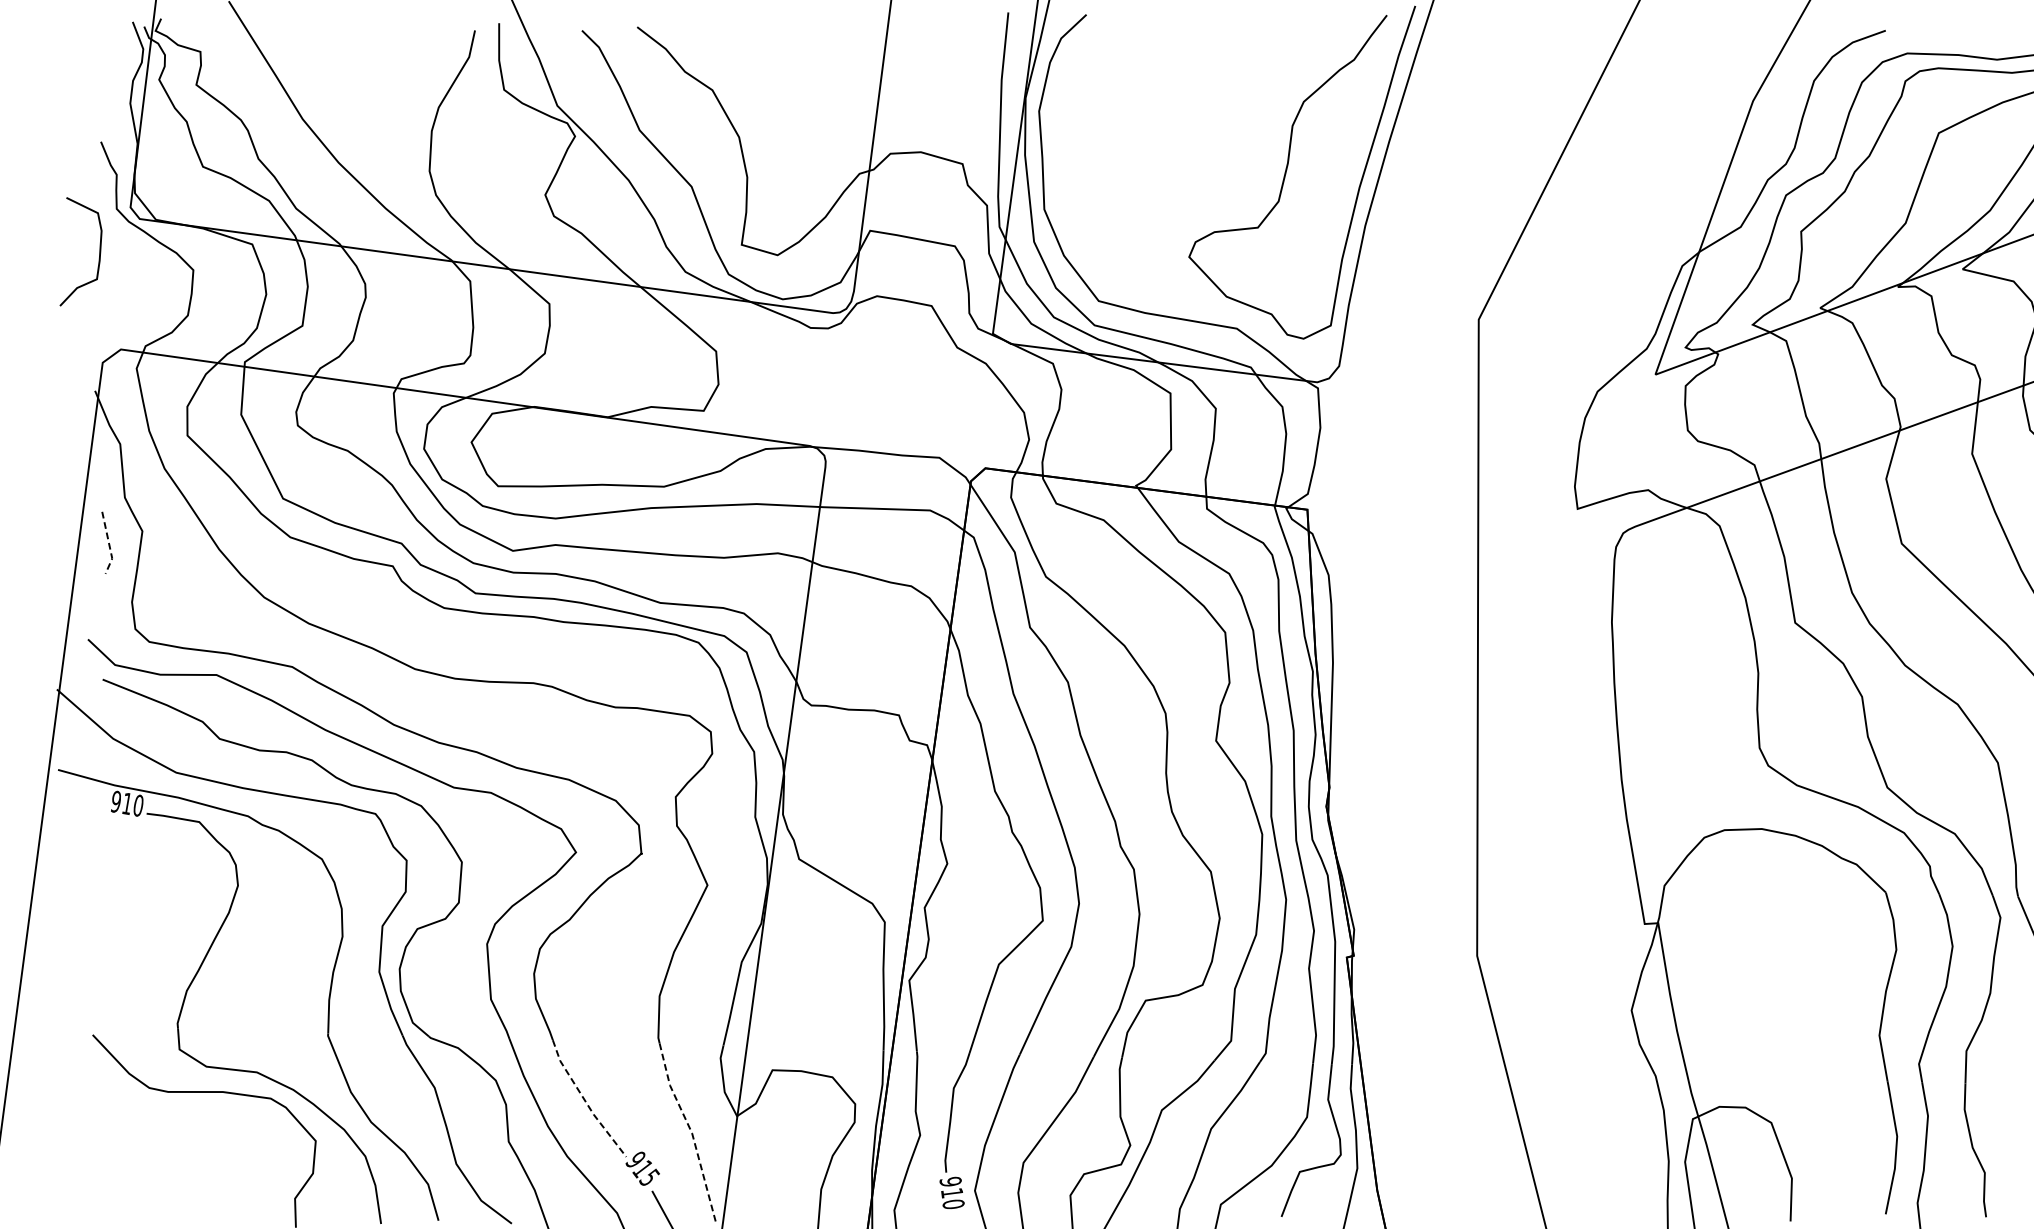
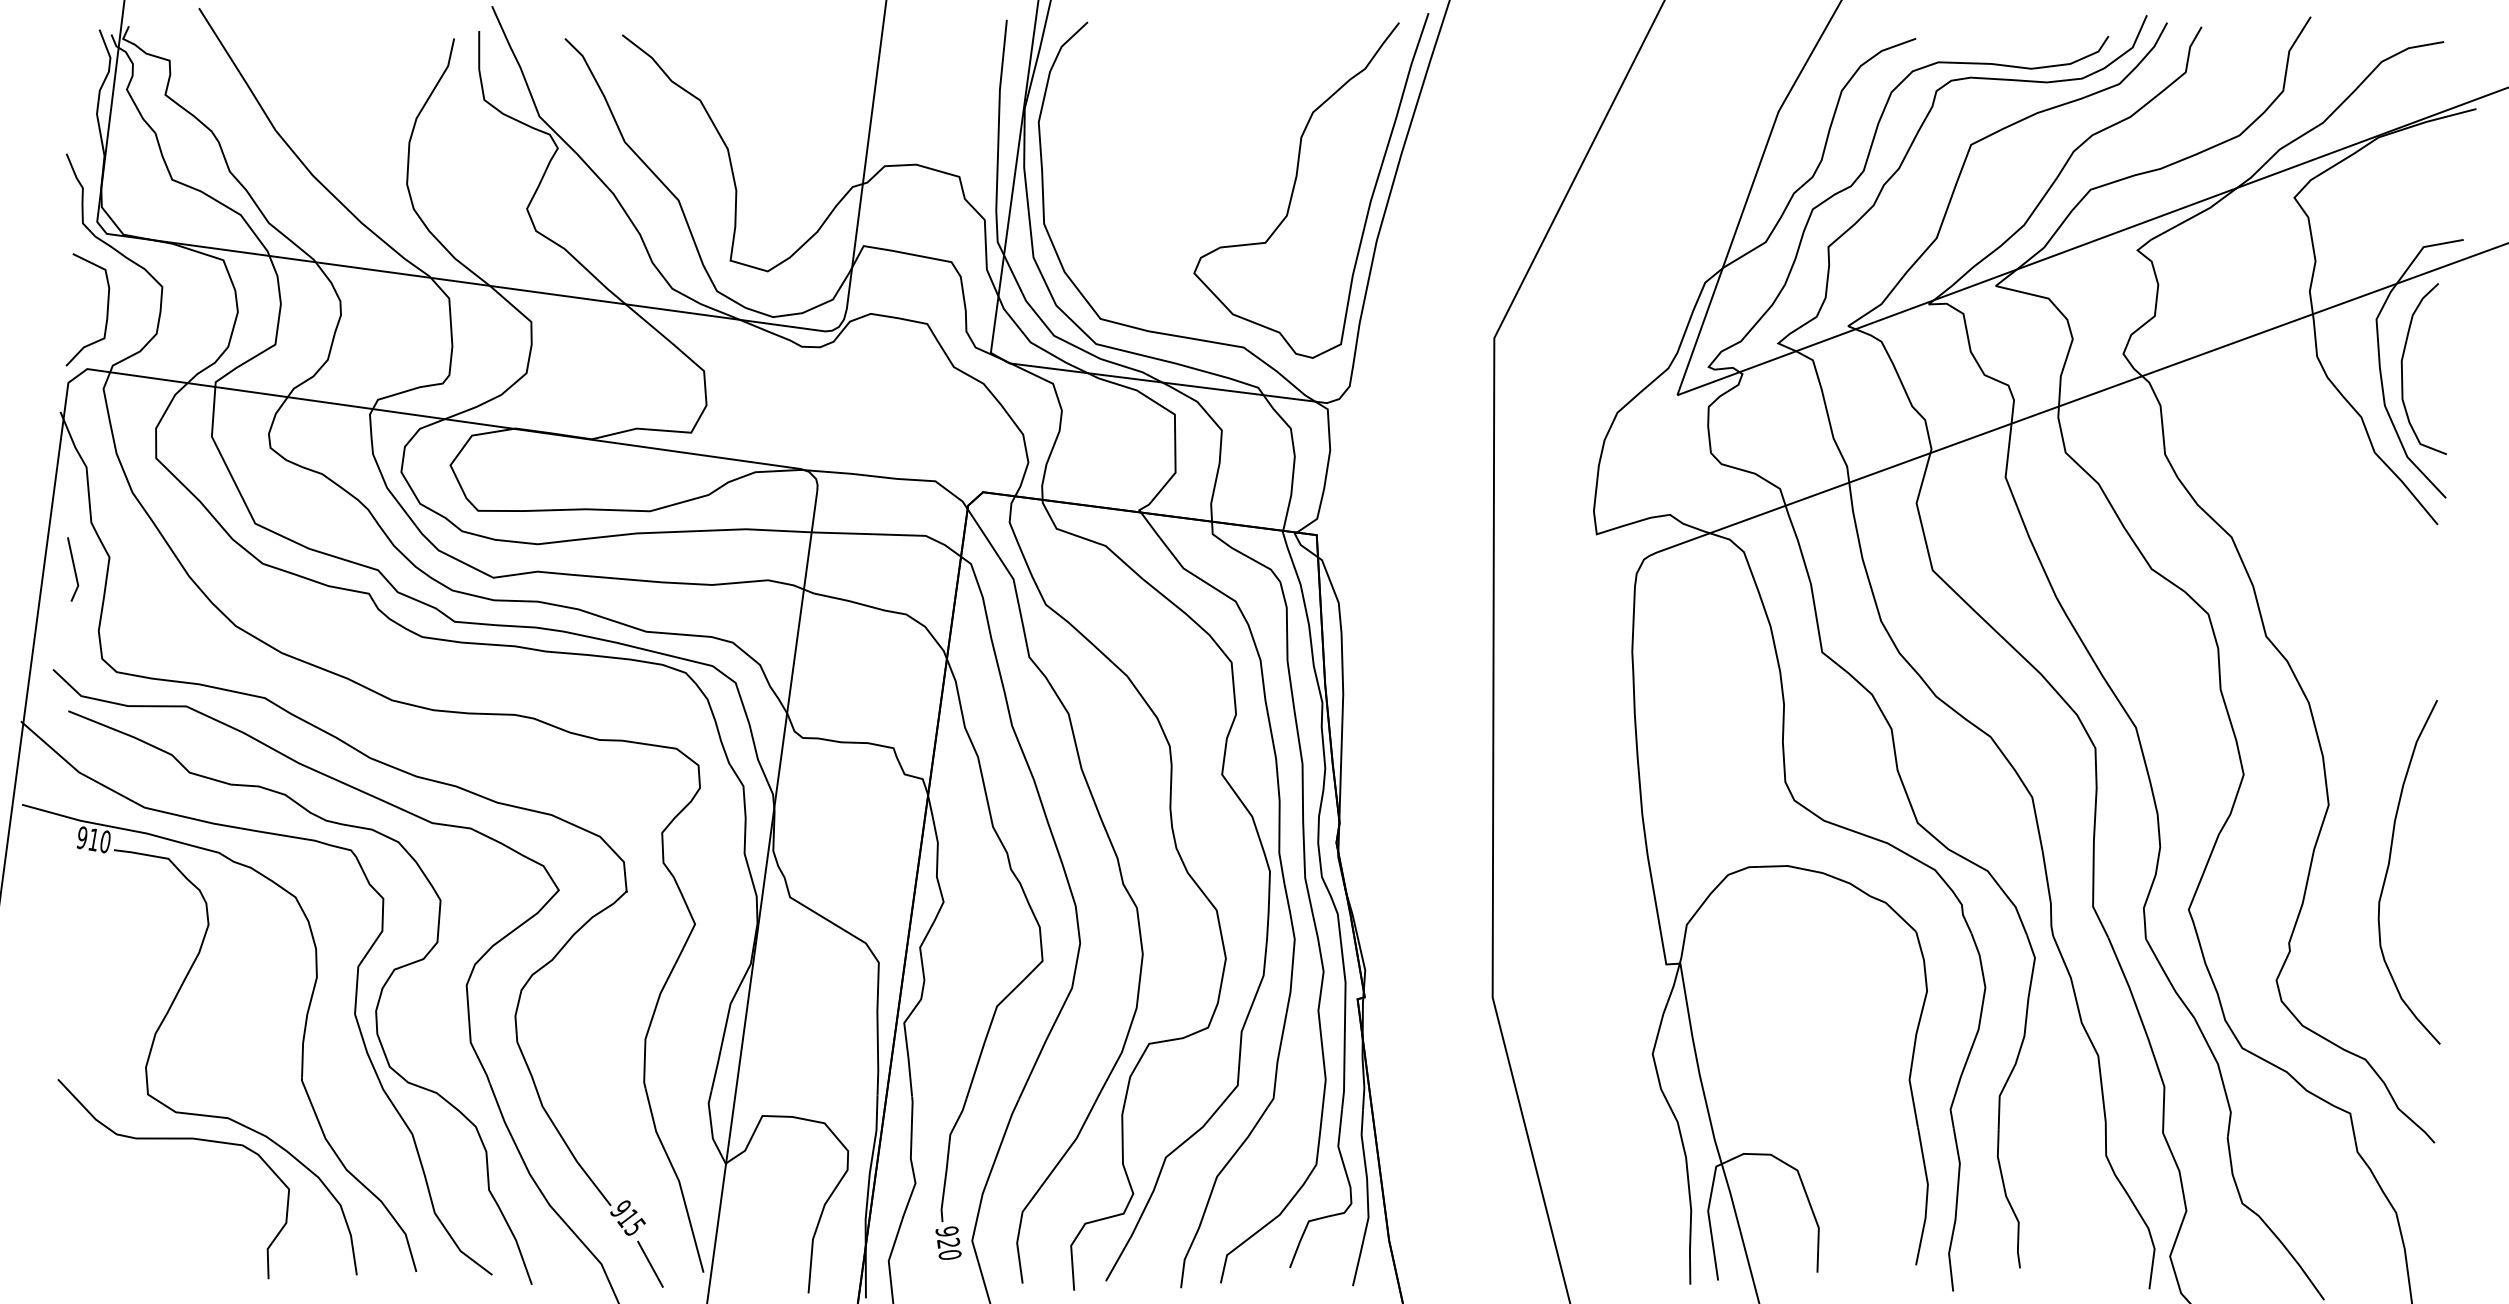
curve: (98, 252) -> (106, 310), moved
line: (109, 544) -> (75, 571), dashed -> solid
line: (585, 1101) -> (568, 1148), dashed -> solid
line: (691, 1131) -> (678, 1179), dashed -> solid
text: (952, 1192) -> (948, 1242), 910 -> 920

